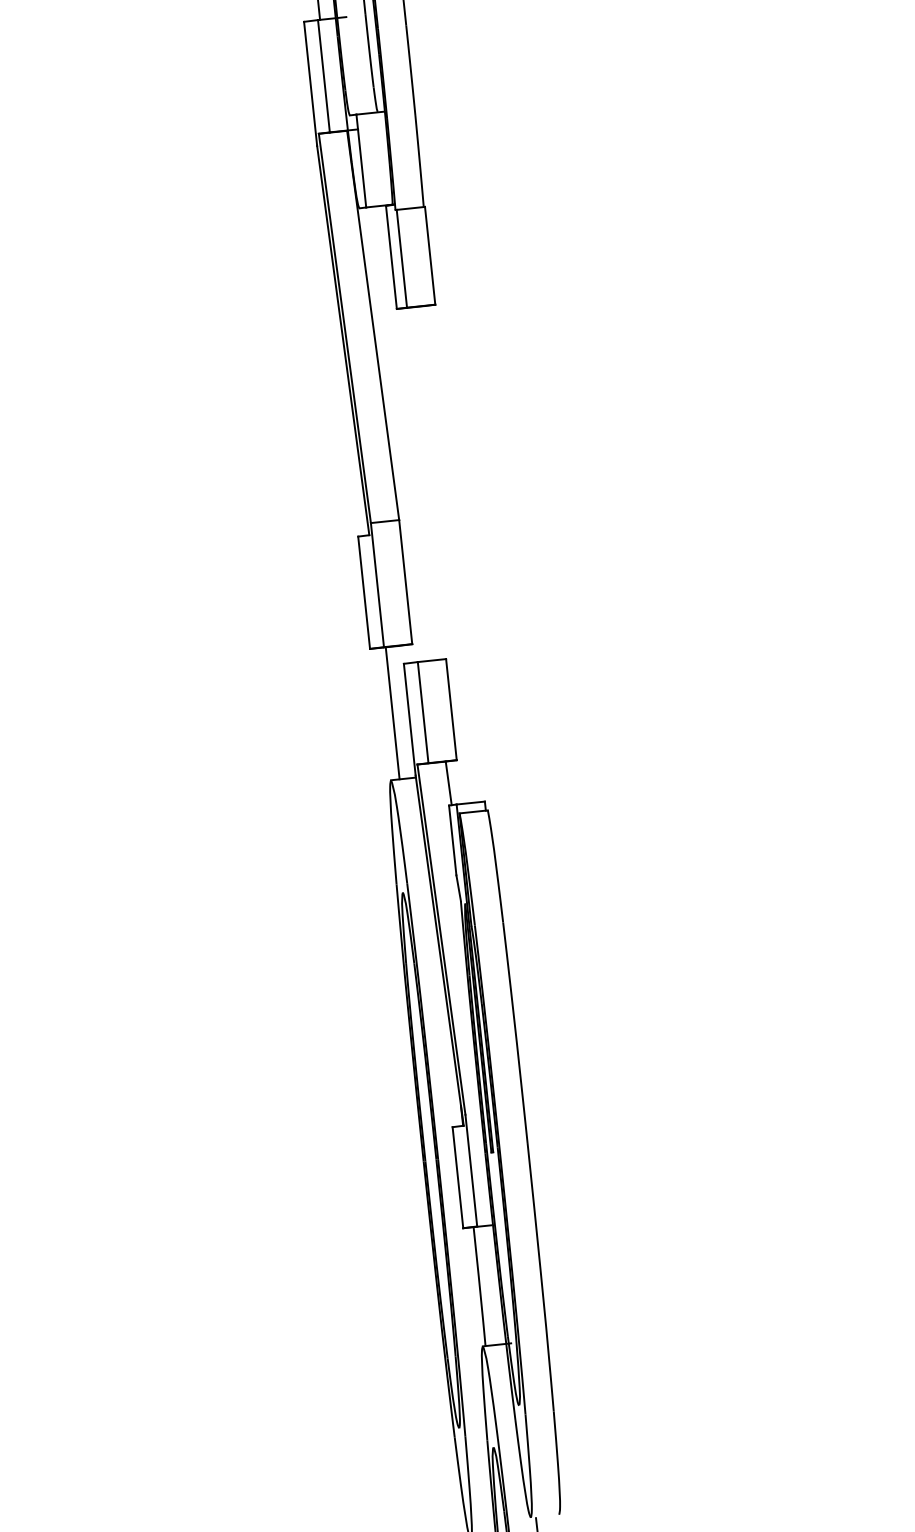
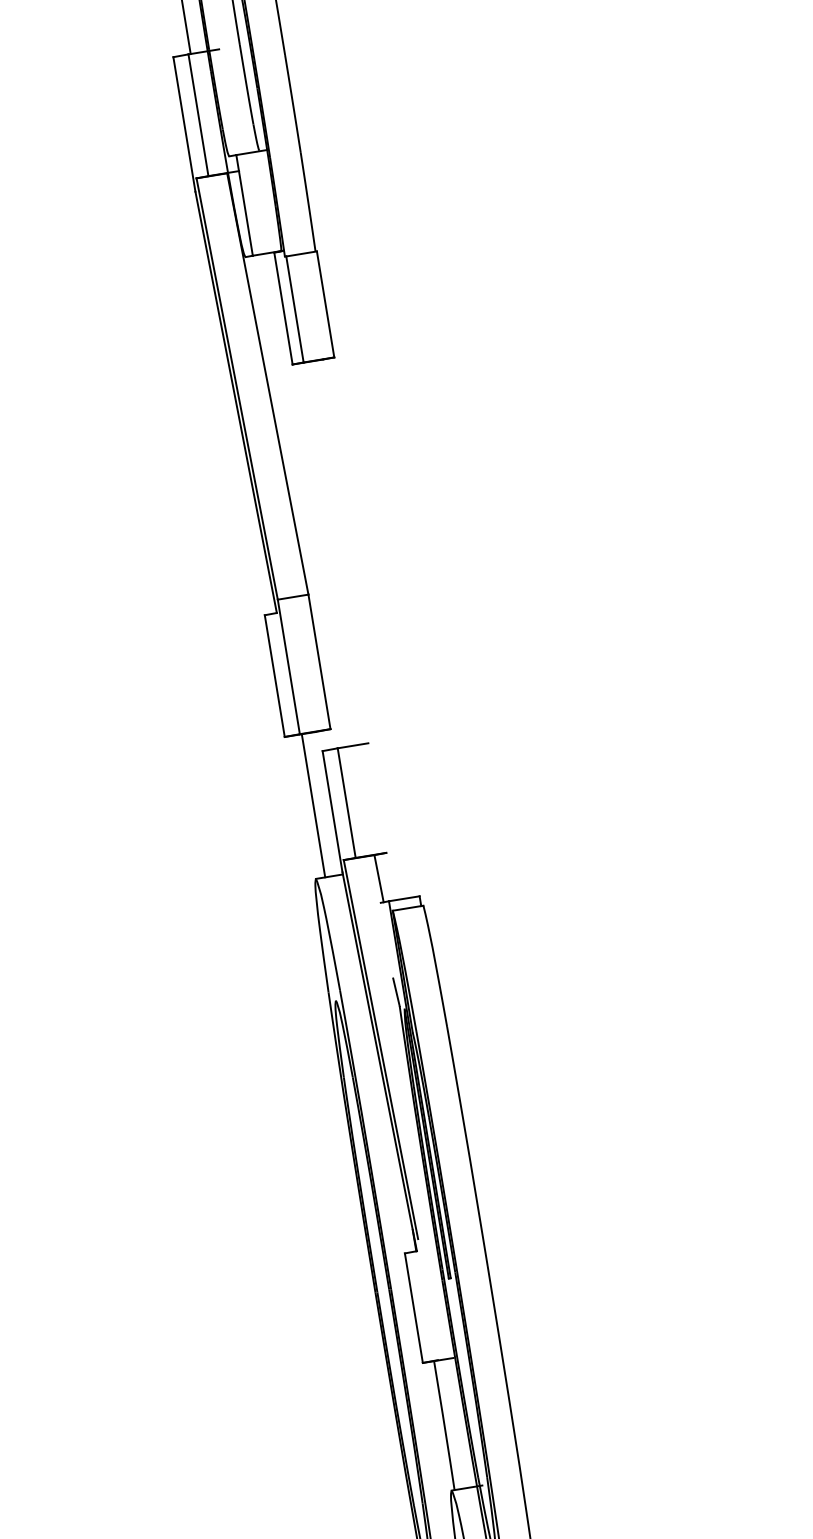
line: (451, 709) -> (377, 797), removed
line: (452, 840) -> (386, 940), removed
line: (471, 1170) -> (428, 1299), removed

